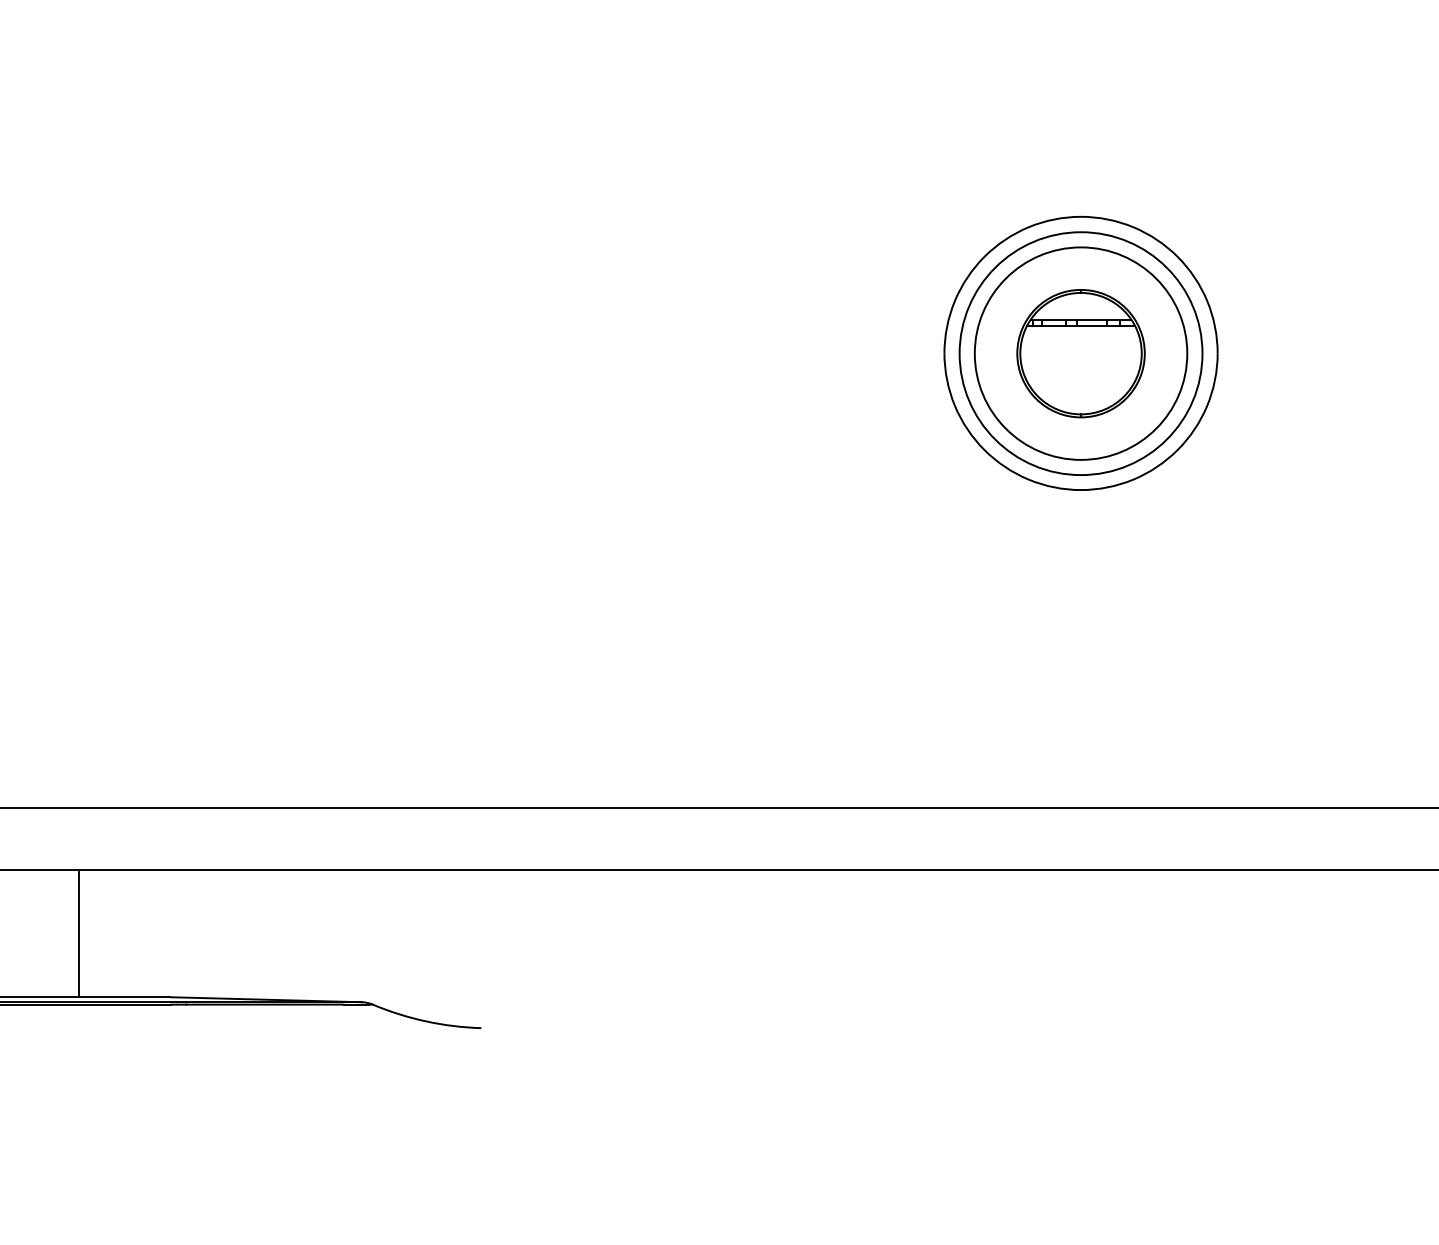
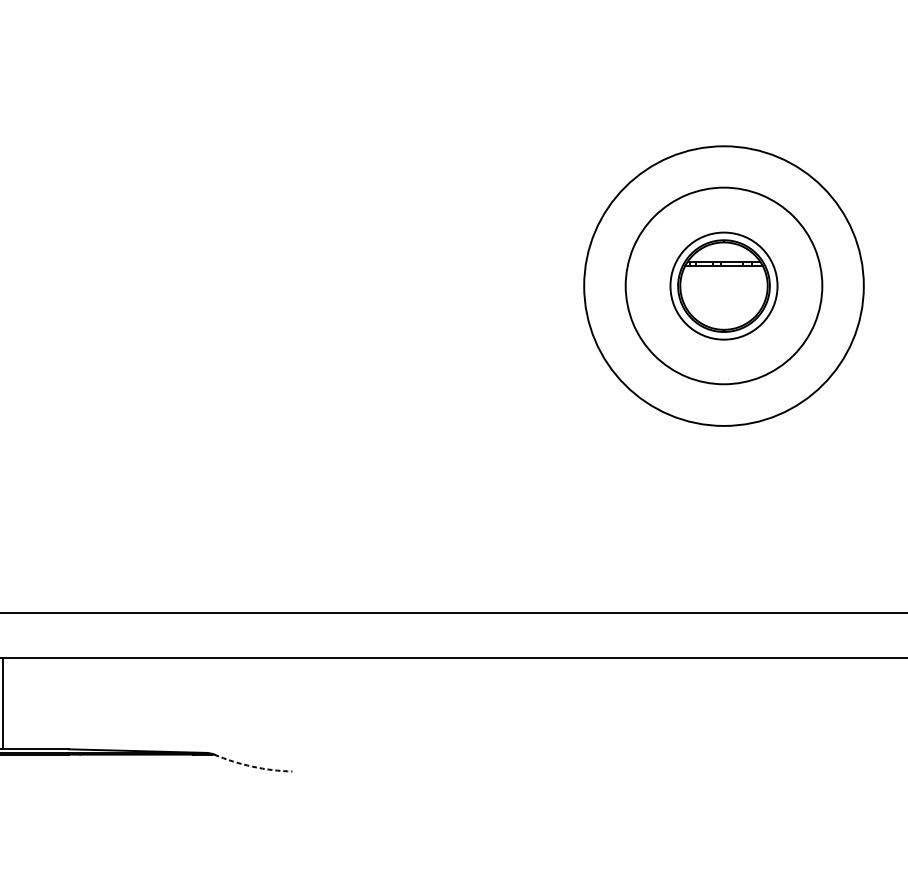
circle: (1080, 353) -> (723, 286), size x0.7
circle: (1080, 353) -> (723, 286), size x1.6
arc: (425, 1021) -> (252, 766), solid -> dashed

